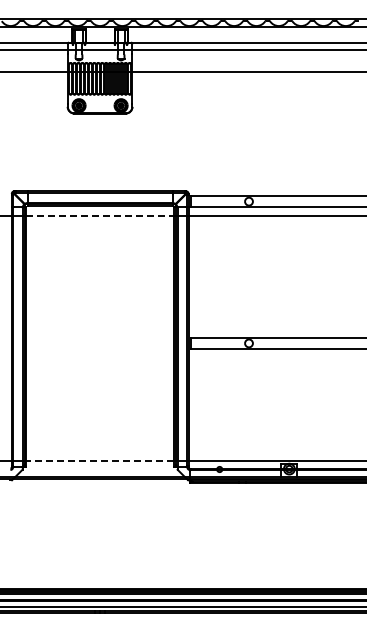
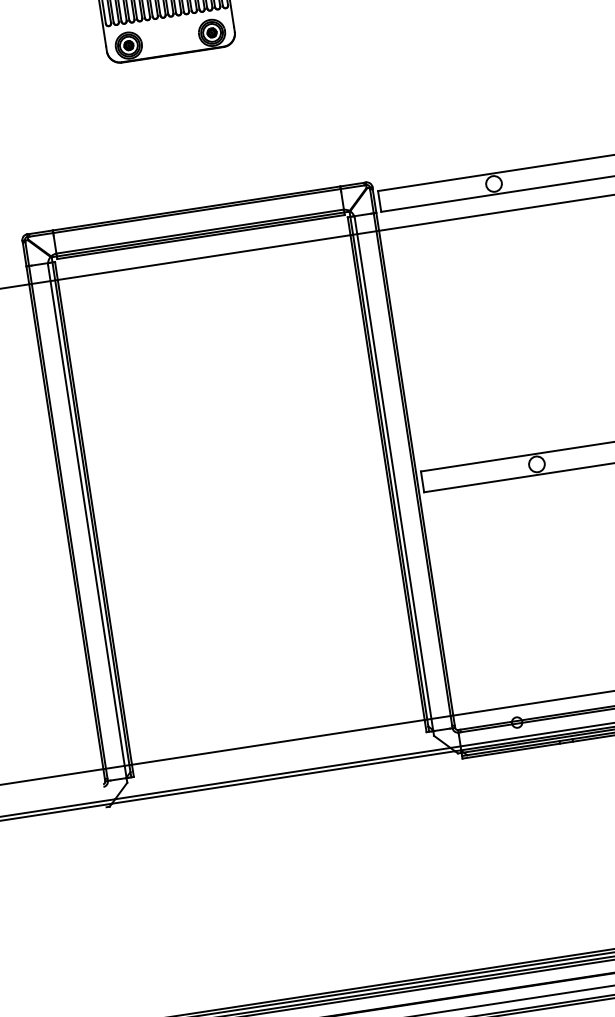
line: (100, 216) -> (204, 258), dashed -> solid
line: (100, 461) -> (278, 742), dashed -> solid

